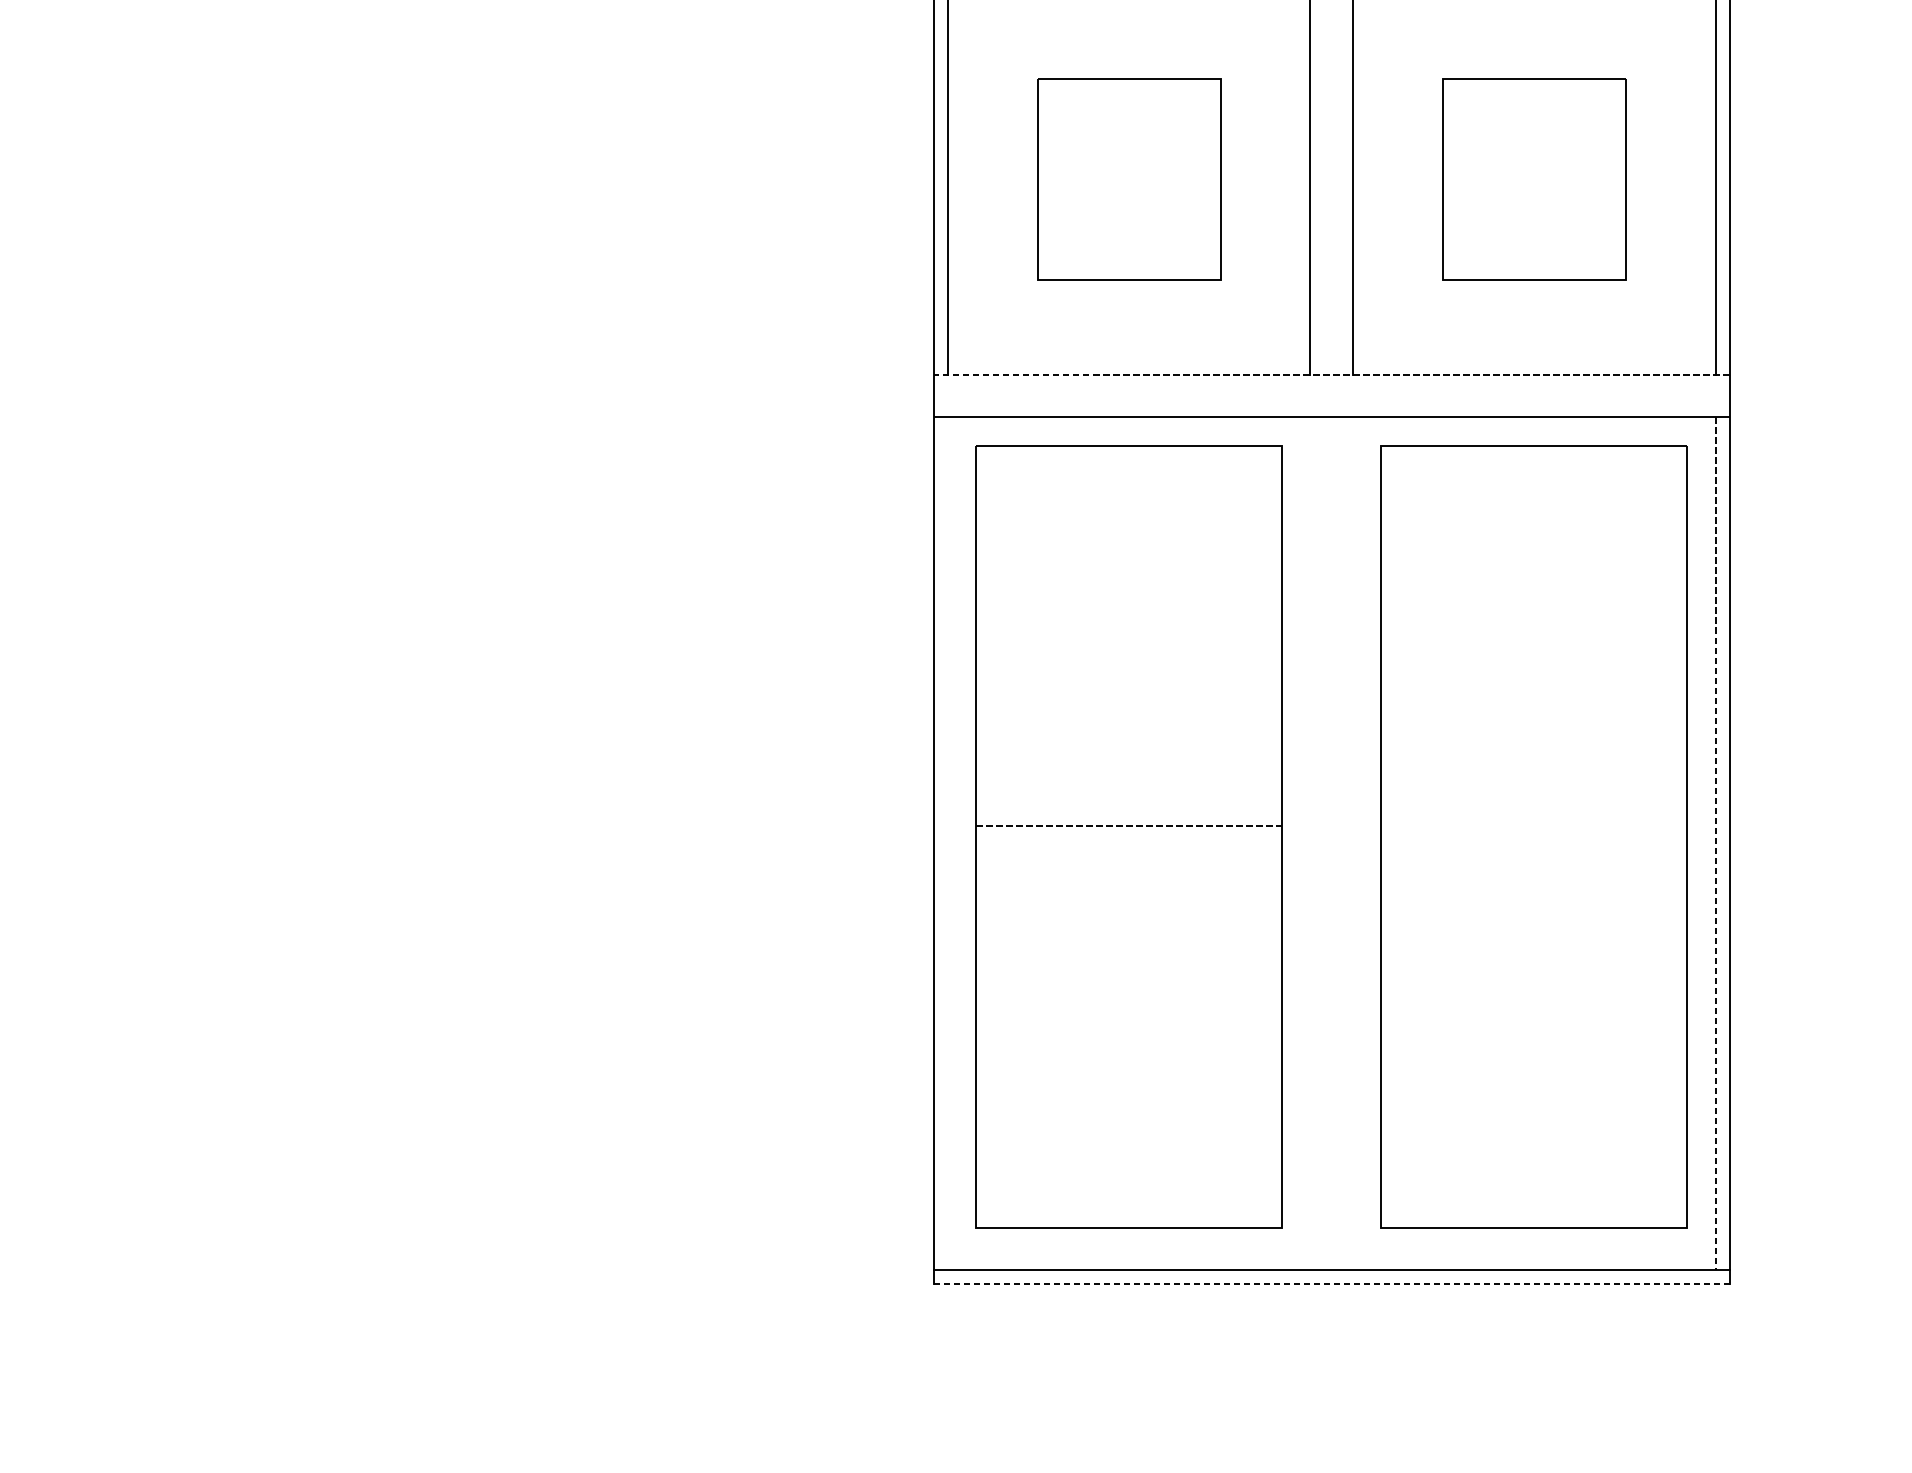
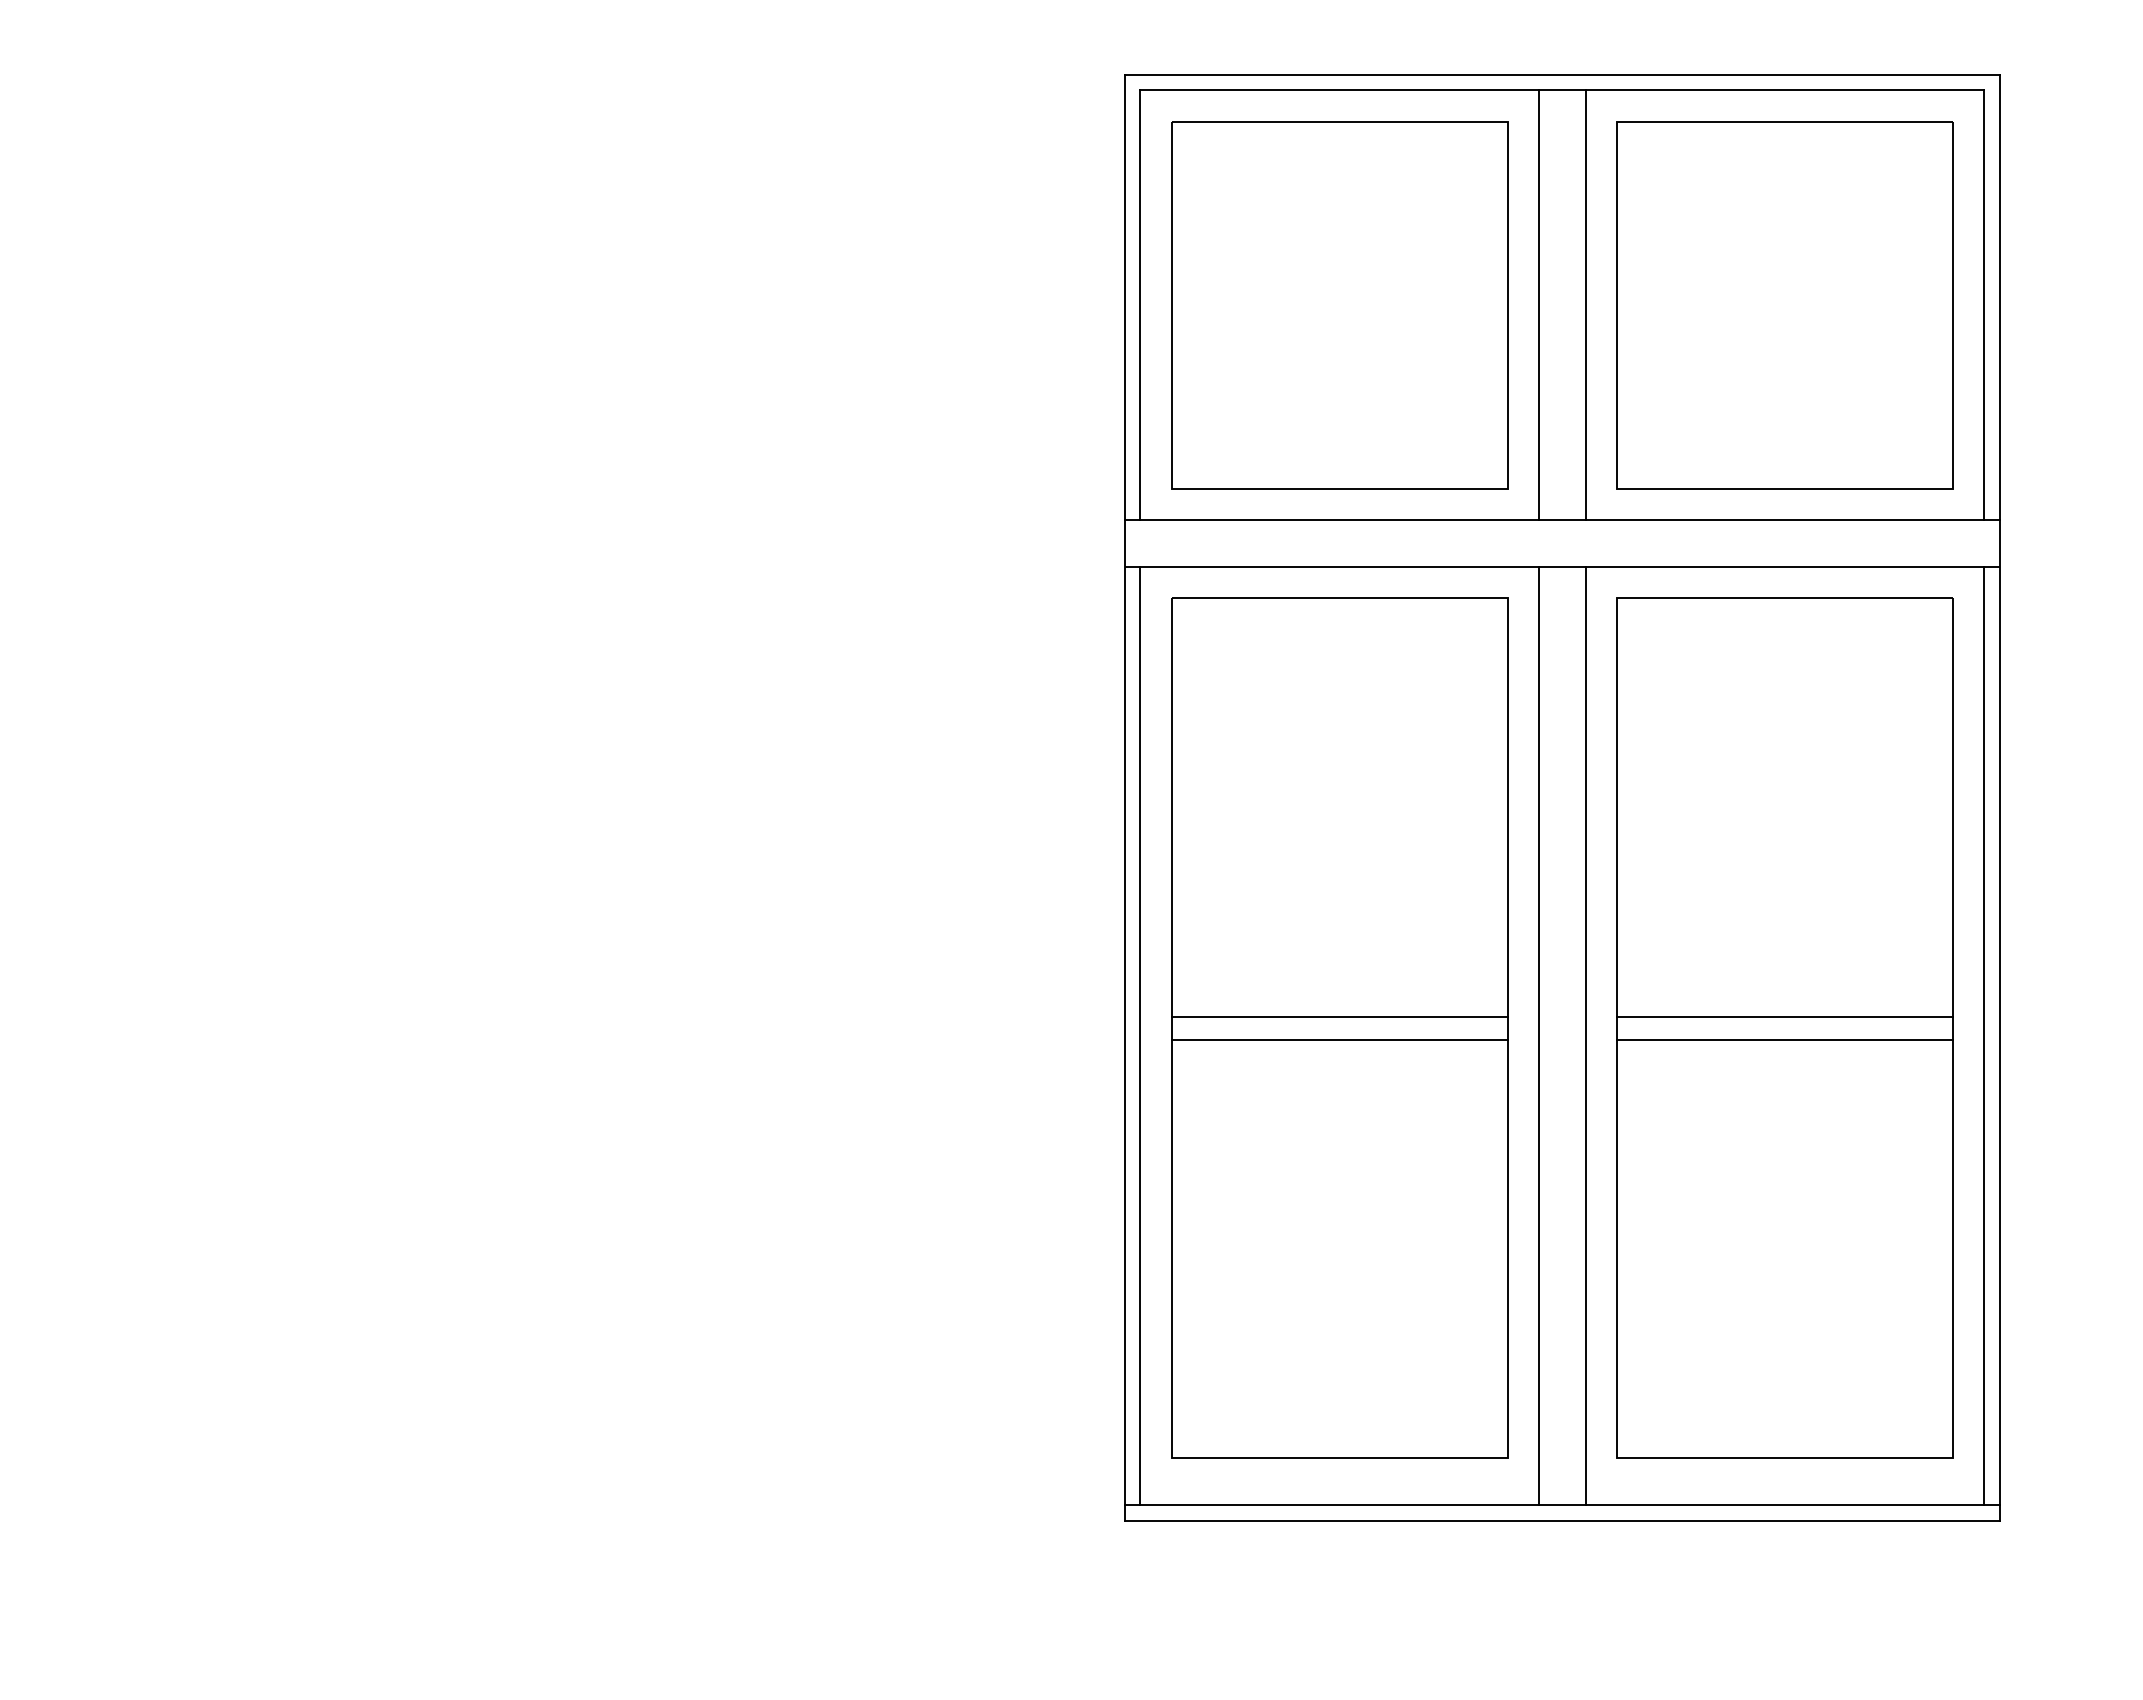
part: (1129, 179) -> (1339, 305), size x1.67
part: (1533, 179) -> (1784, 305), size x1.67
line: (1331, 375) -> (1562, 520), dashed -> solid
line: (1129, 826) -> (1340, 1016), dashed -> solid
line: (1534, 826) -> (1785, 1016), added
line: (948, 843) -> (1140, 1035), added
line: (1310, 843) -> (1538, 1035), added
line: (1352, 843) -> (1585, 1035), added
line: (1715, 844) -> (1984, 1036), dashed -> solid
line: (1129, 846) -> (1339, 1039), added
line: (1534, 846) -> (1785, 1039), added
line: (1331, 1284) -> (1562, 1520), dashed -> solid

